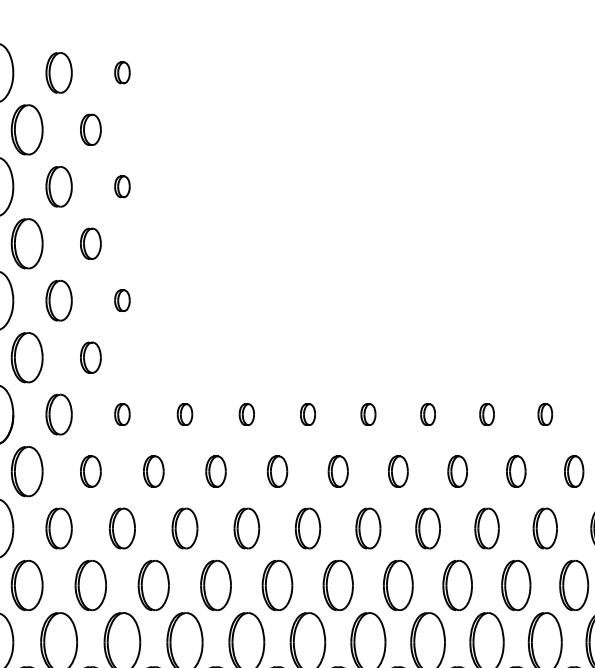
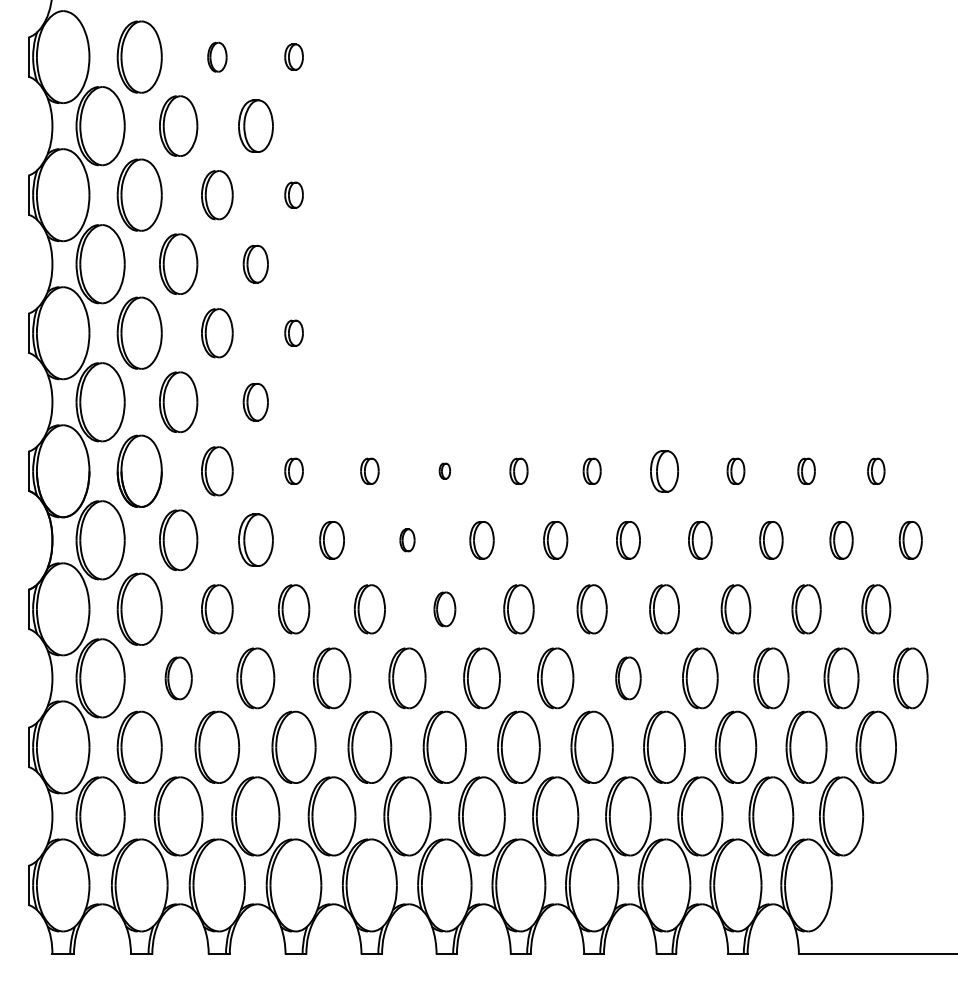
part: (59, 73) -> (217, 57), size x0.6
part: (90, 129) -> (255, 125), size x1.4
part: (246, 414) -> (444, 470), size x0.6
part: (428, 414) -> (664, 470), size x1.6
part: (90, 471) -> (255, 540), size x1.4
part: (216, 471) -> (407, 540), size x0.6
part: (246, 528) -> (444, 609), size x0.7
part: (27, 585) -> (178, 678), size x0.7
part: (398, 585) -> (628, 678), size x0.7

